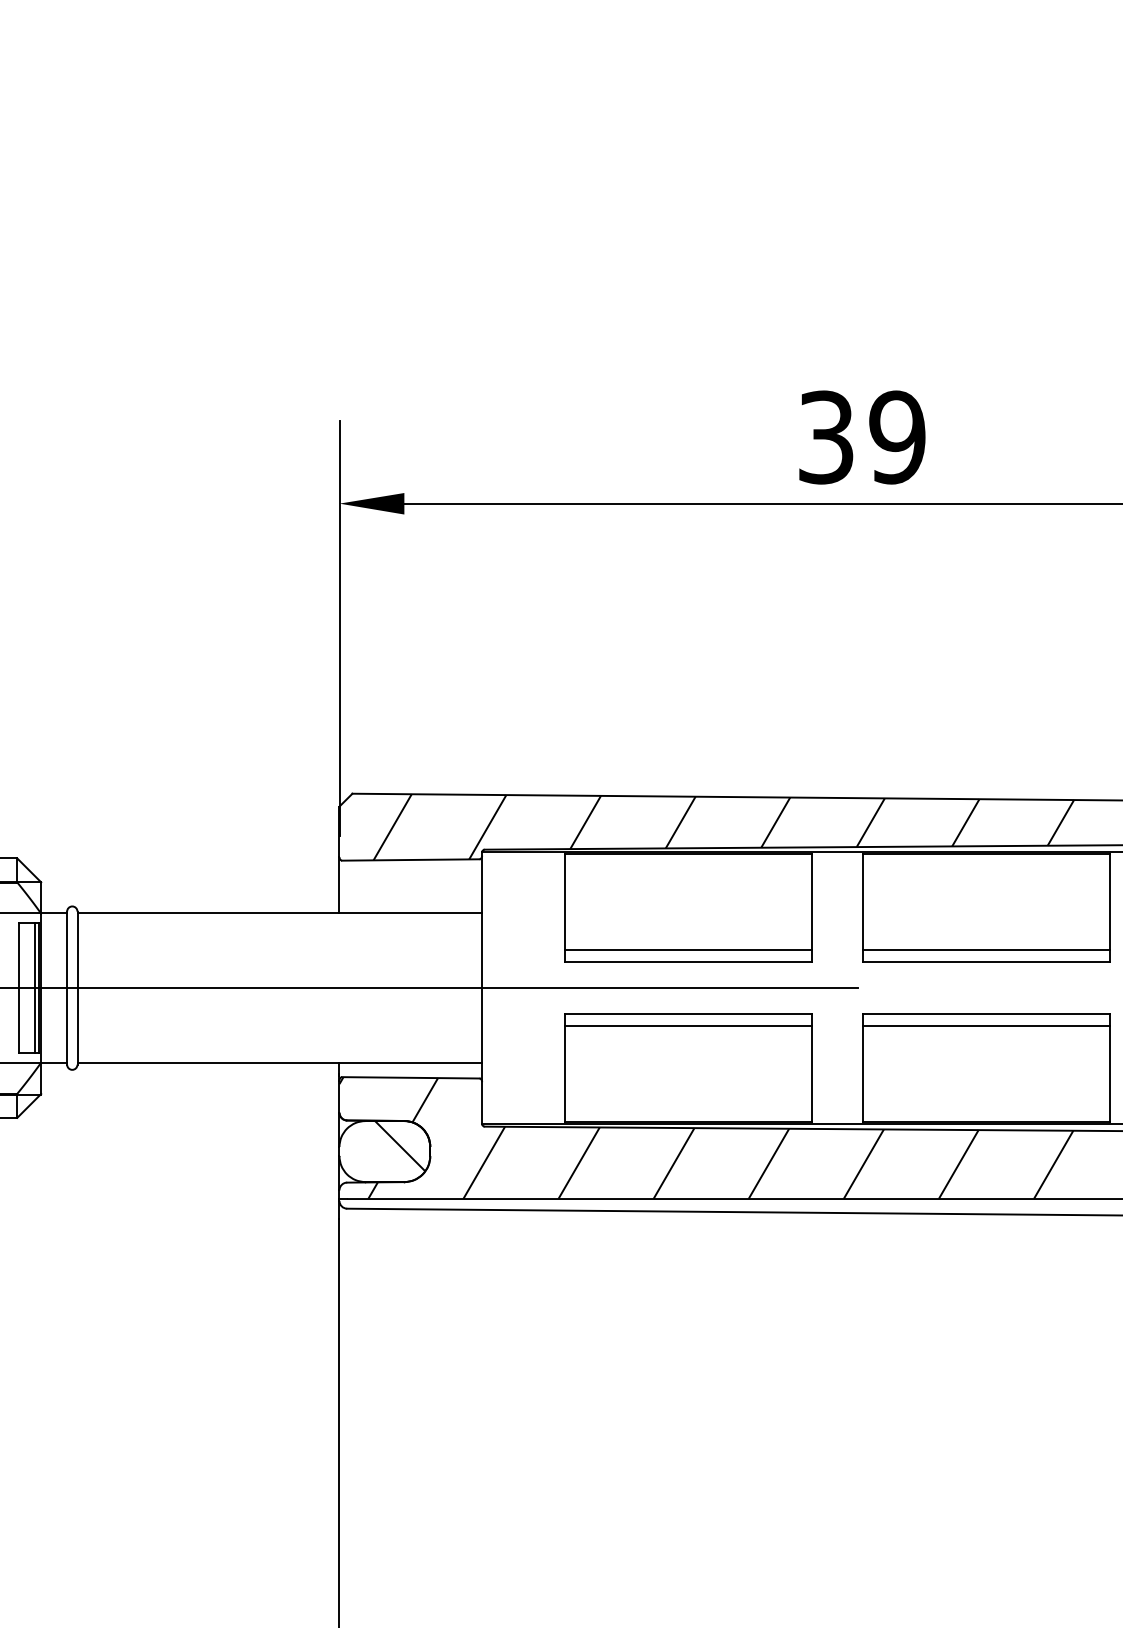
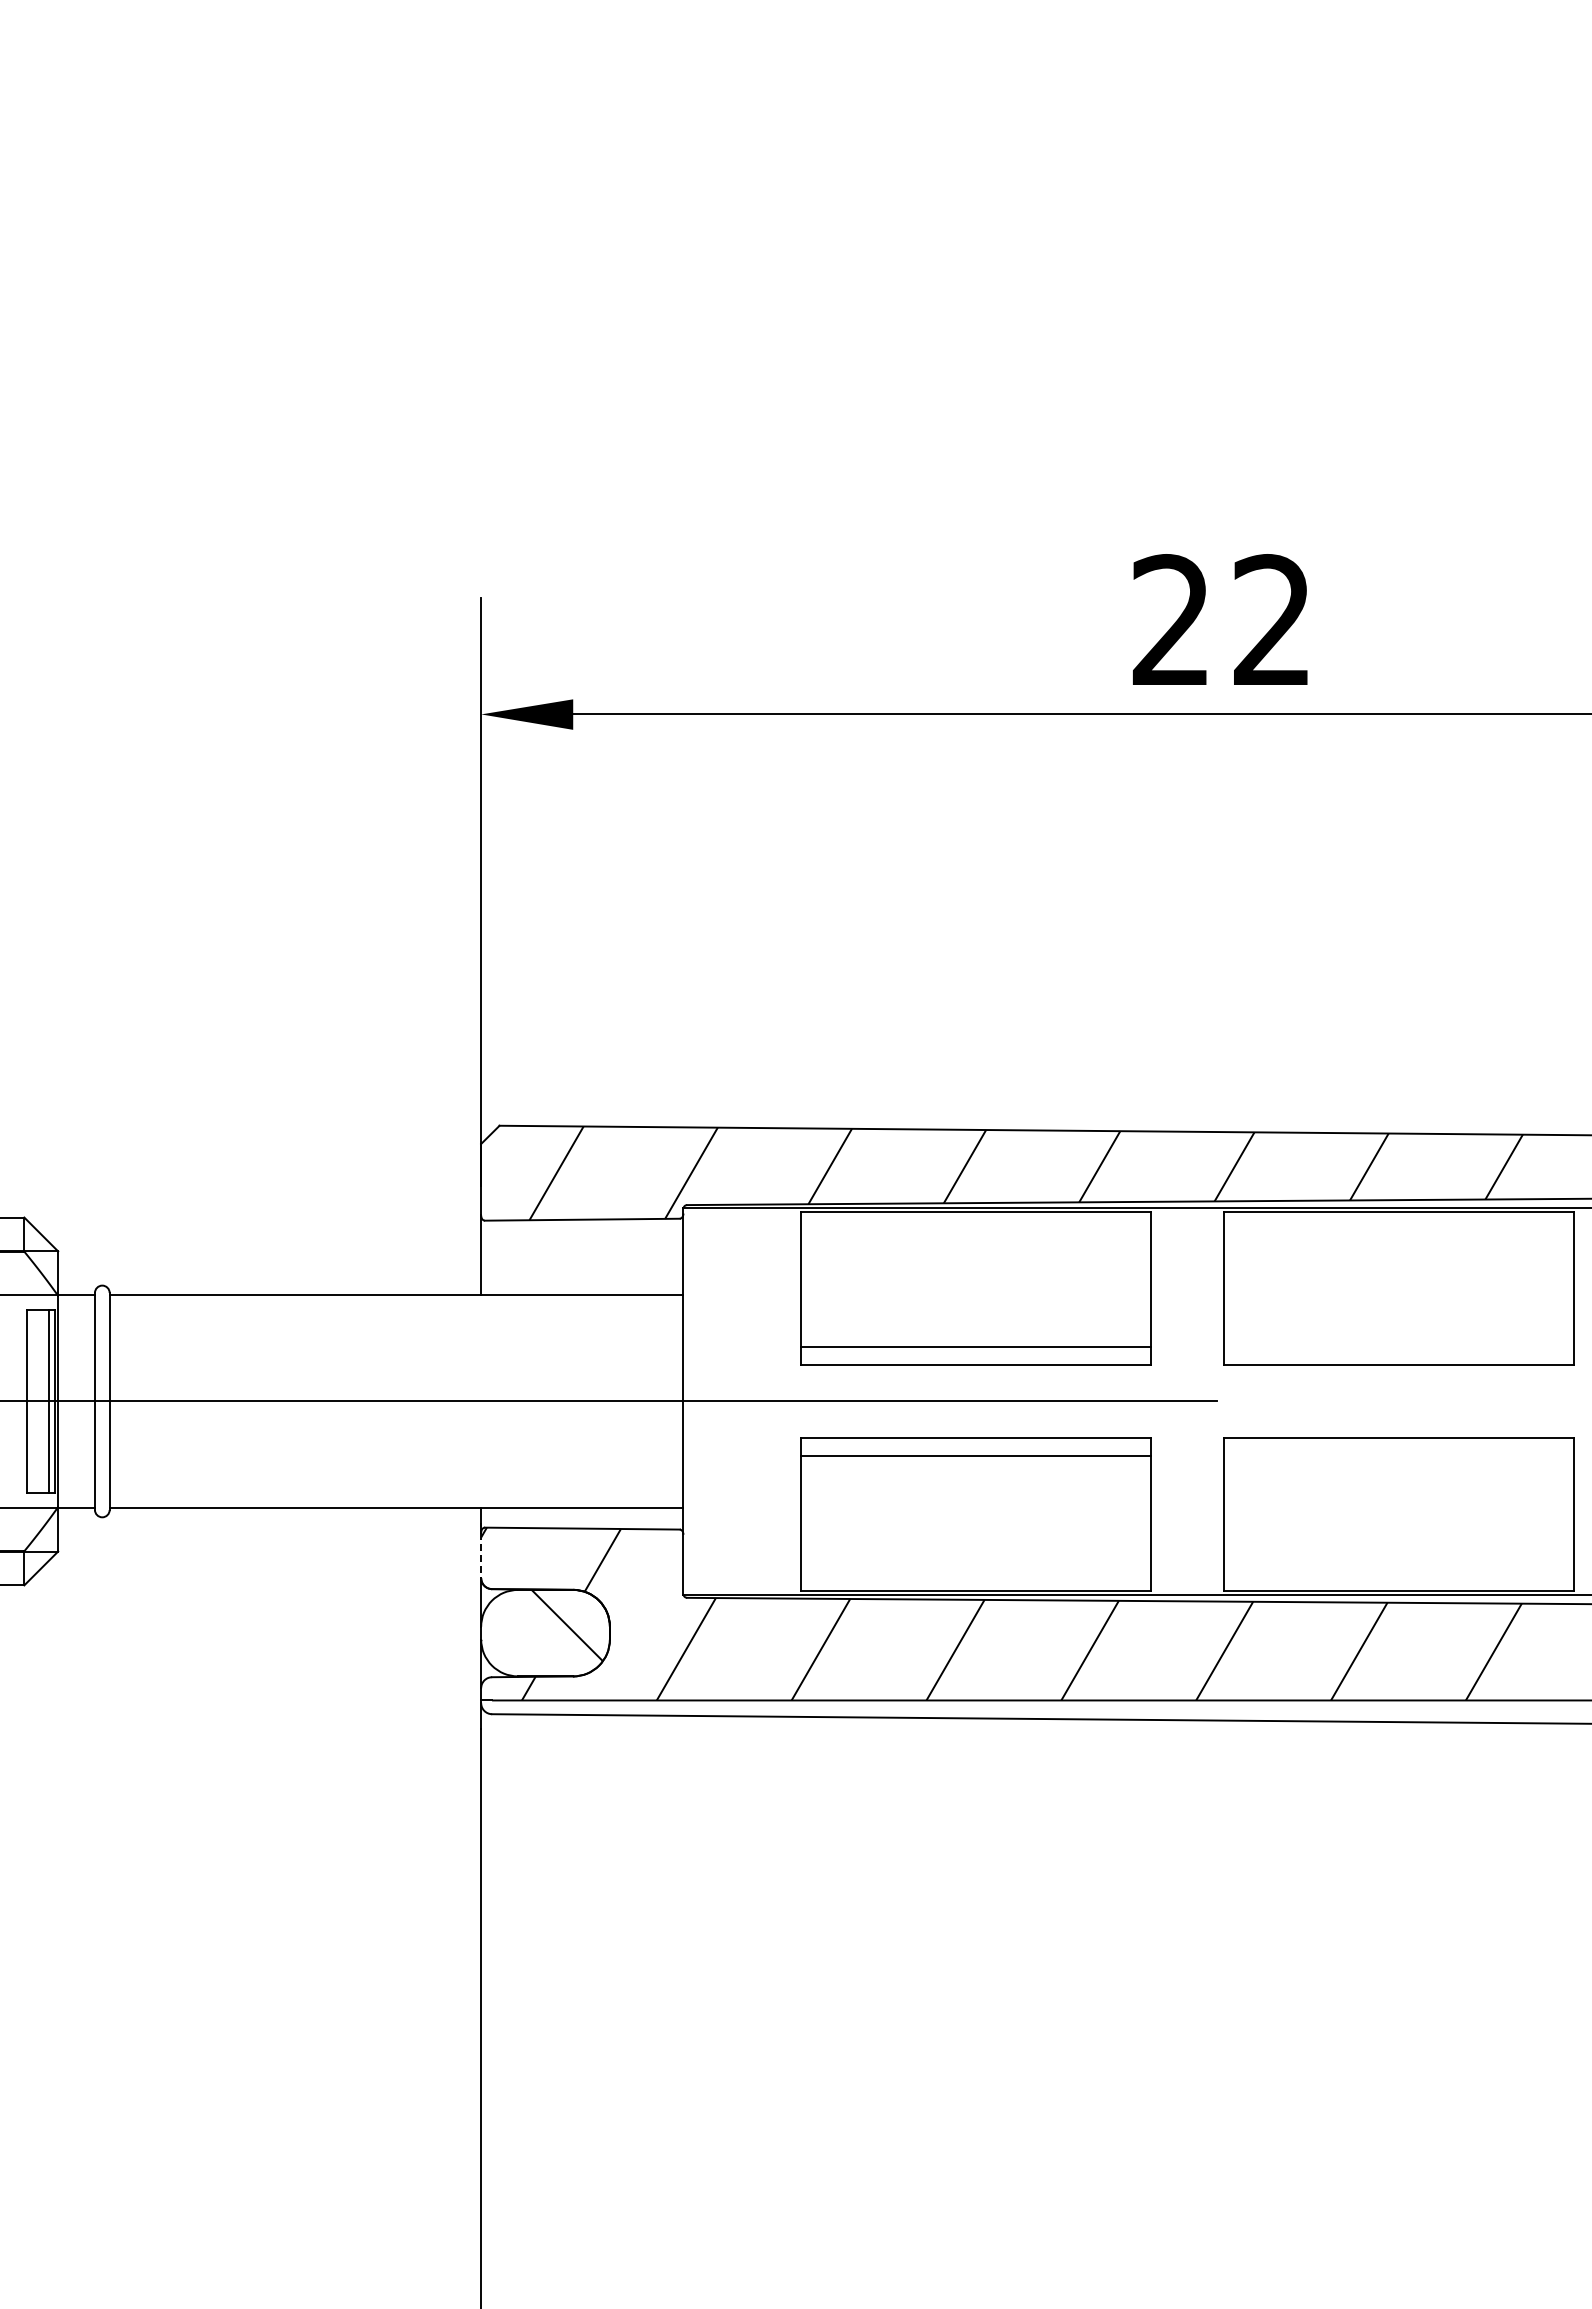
text: (862, 437) -> (1222, 620), 39 -> 22
line: (986, 950) -> (1398, 1347), removed
line: (986, 1026) -> (1398, 1455), removed
line: (339, 1096) -> (481, 1555), solid -> dashed

